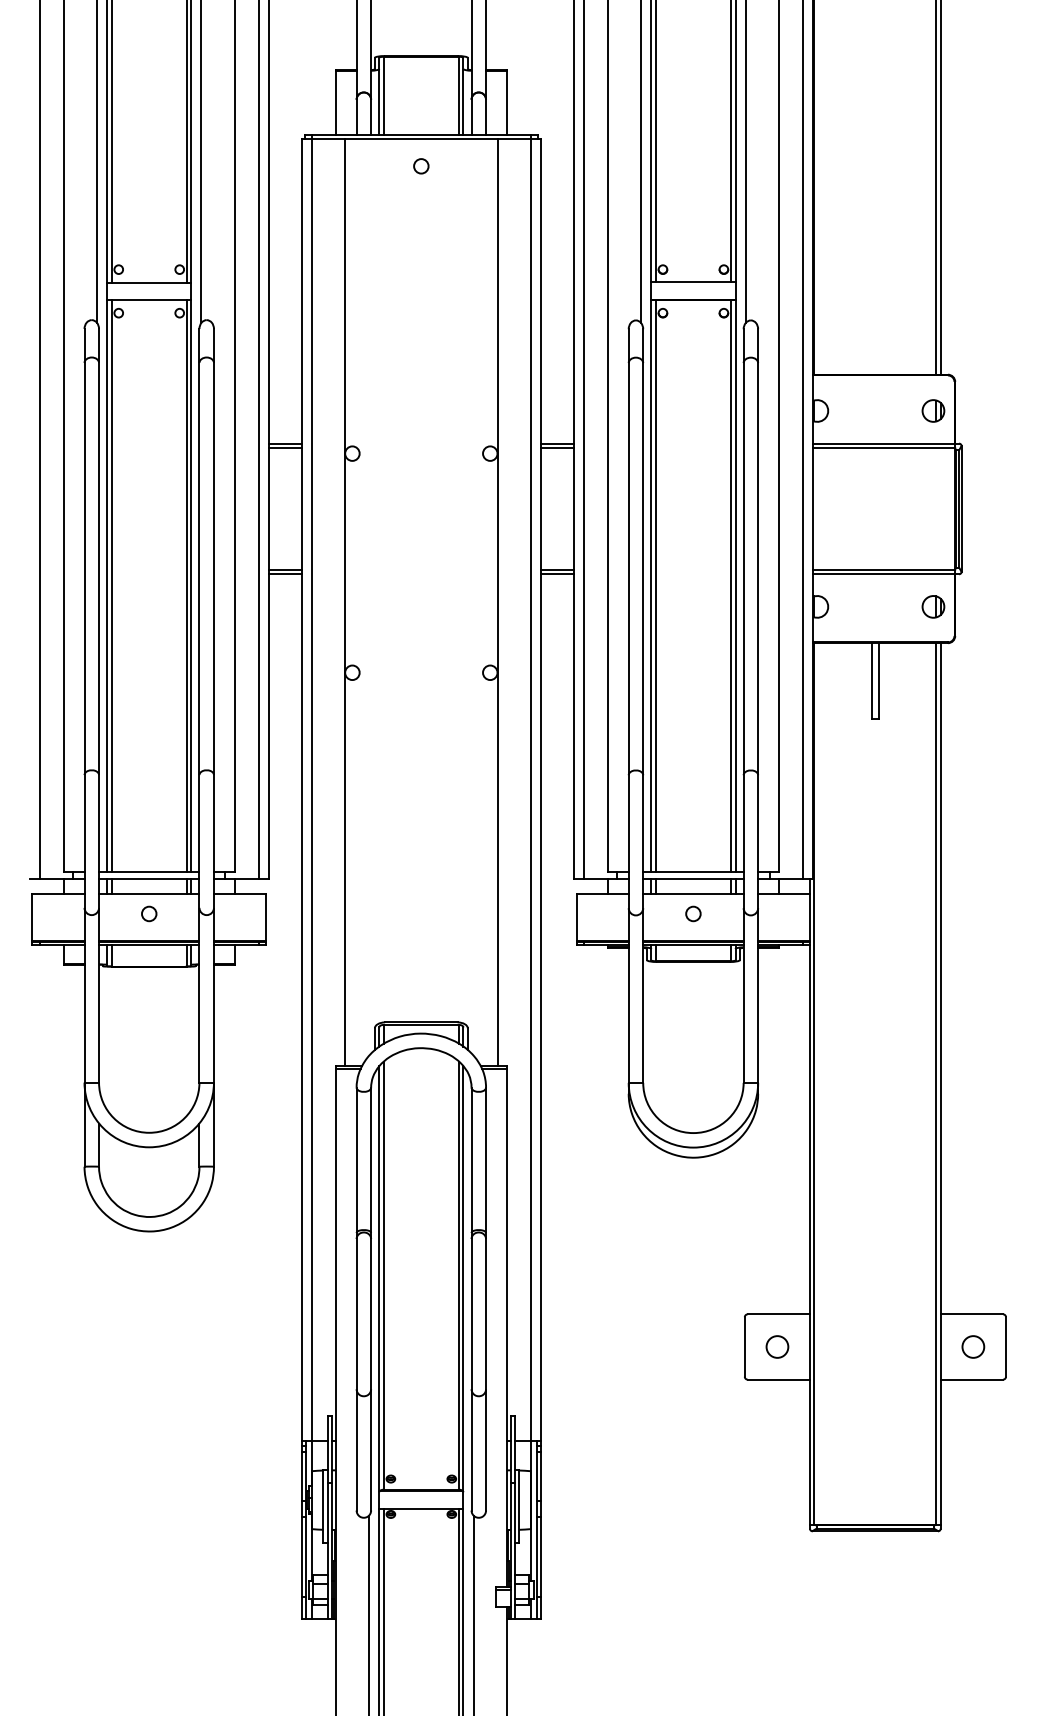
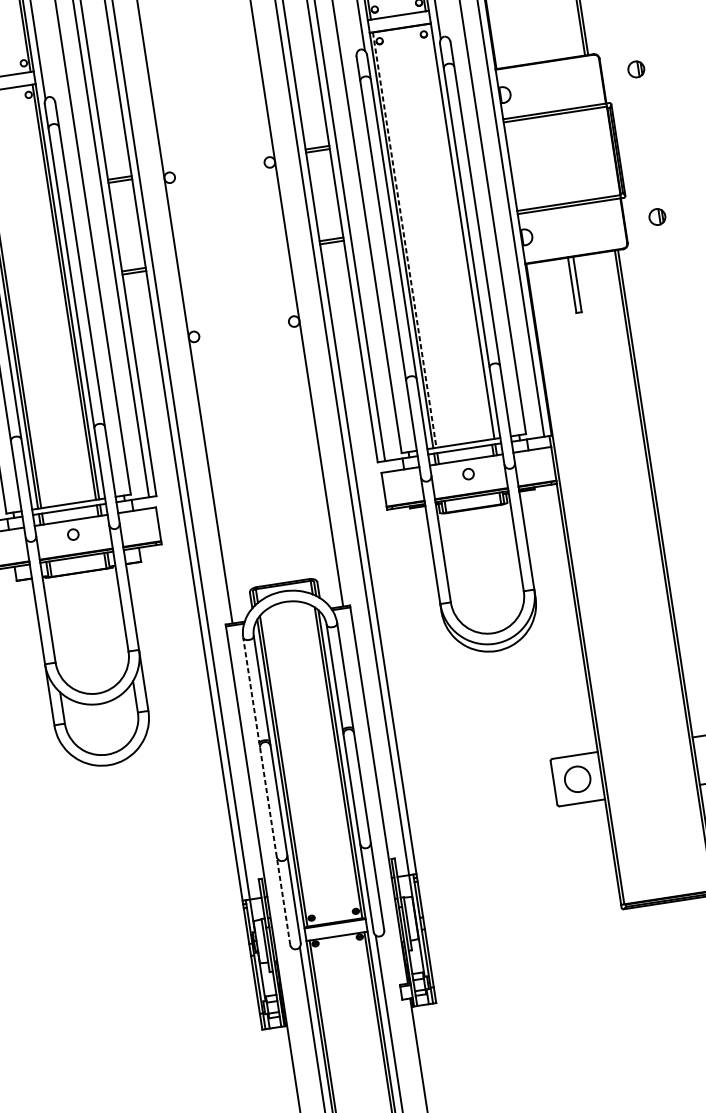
part: (933, 410) -> (636, 69), moved
line: (731, 585) -> (459, 231), removed
line: (655, 586) -> (404, 240), solid -> dashed
part: (933, 606) -> (657, 216), moved
line: (356, 1298) -> (266, 790), solid -> dashed
circle: (777, 1346) -> (577, 778), size x1.6

